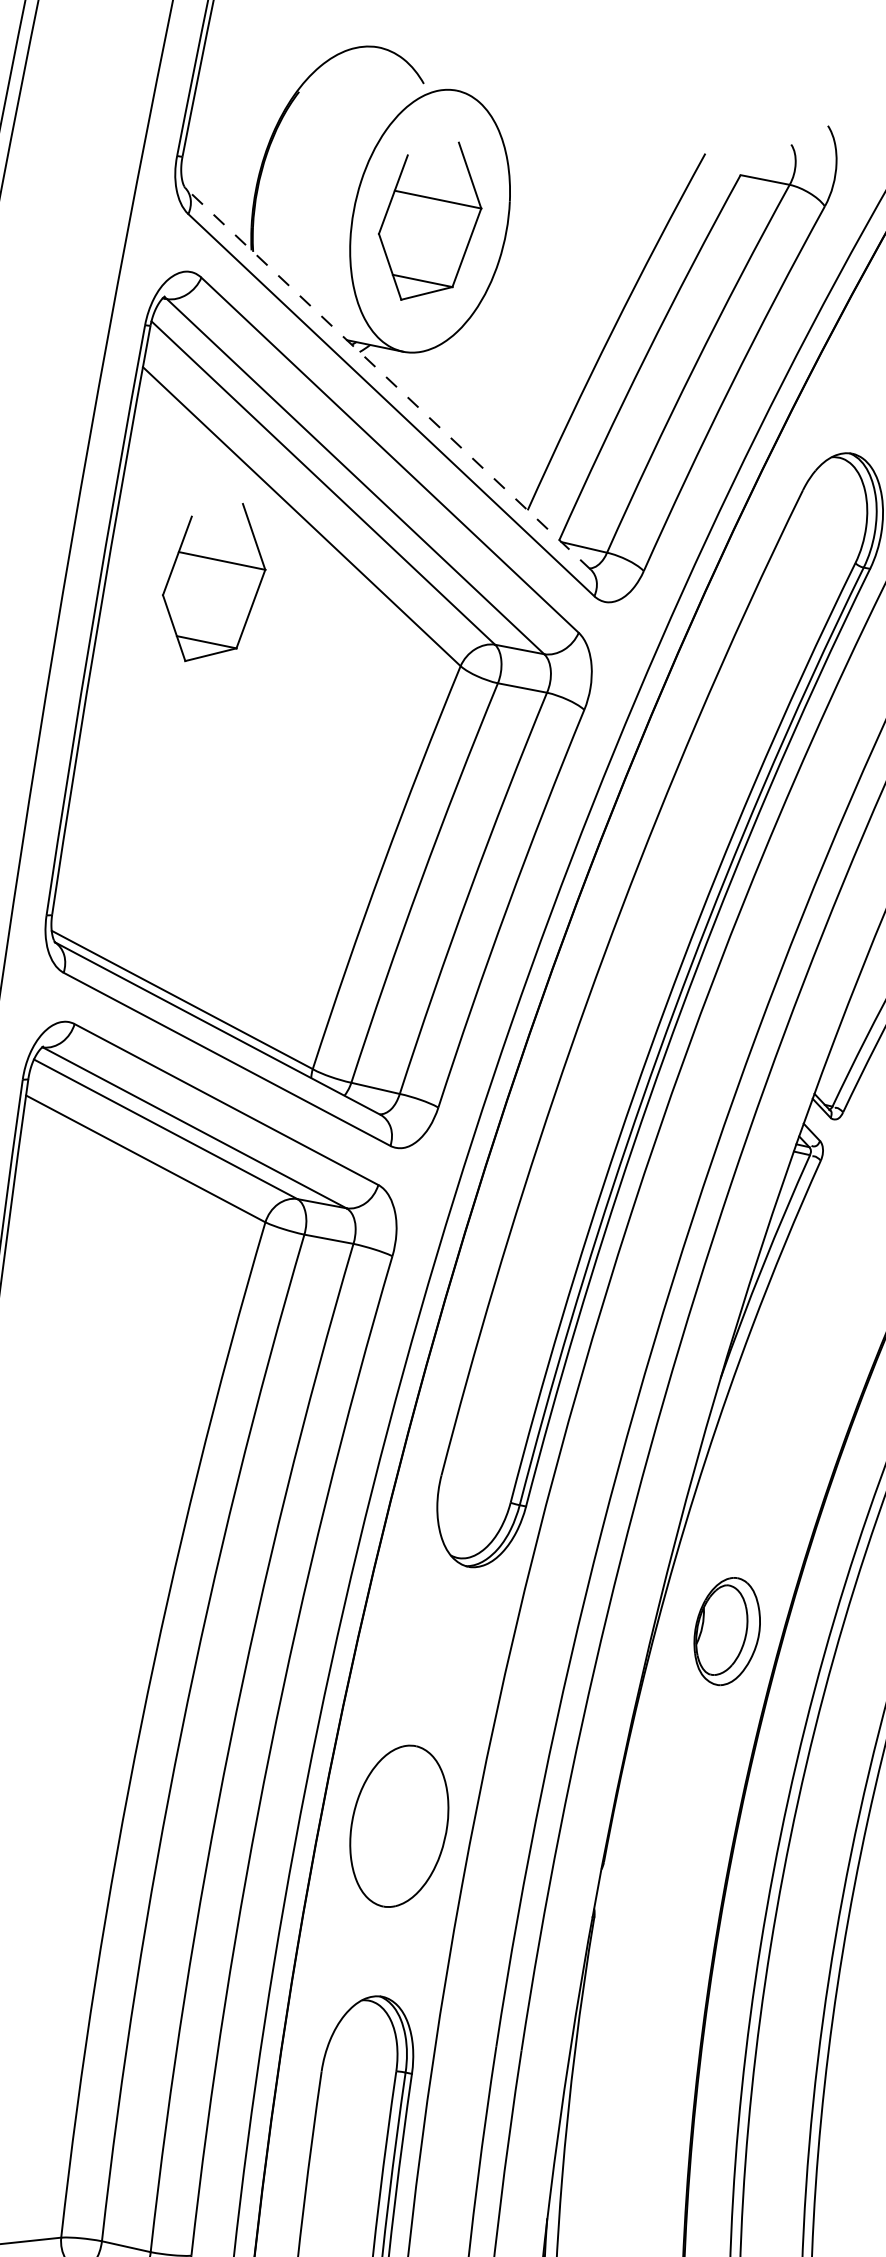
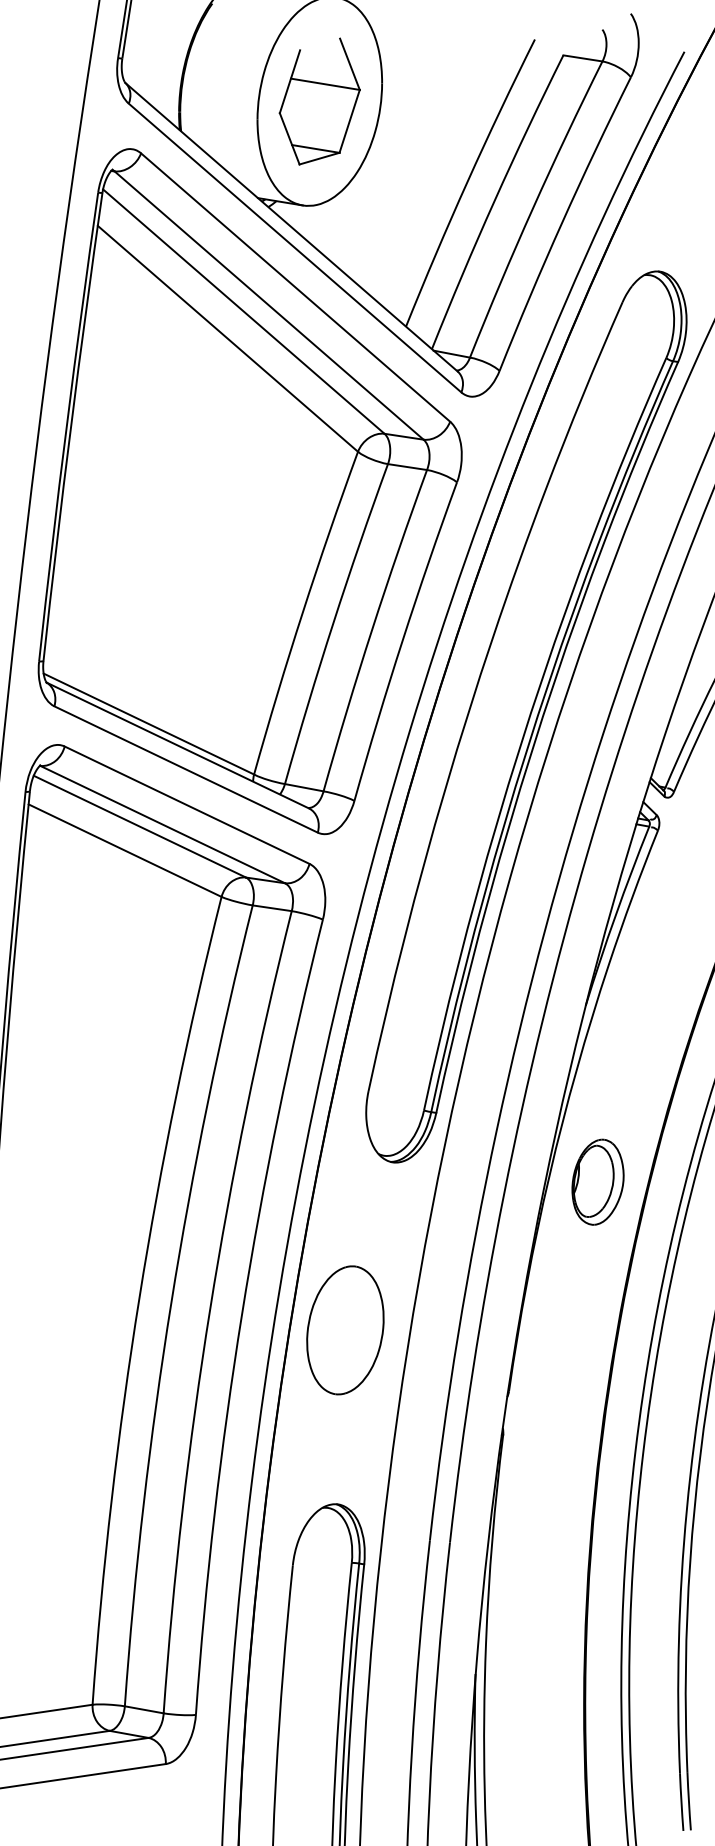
line: (387, 377) -> (291, 226), dashed -> solid
part: (213, 582) -> (160, 393), removed
part: (726, 1630) -> (597, 1181), moved
part: (399, 1826) -> (345, 1330), moved

